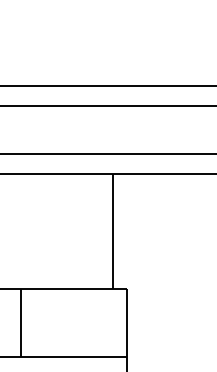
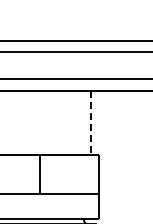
line: (113, 232) -> (91, 123), solid -> dashed

